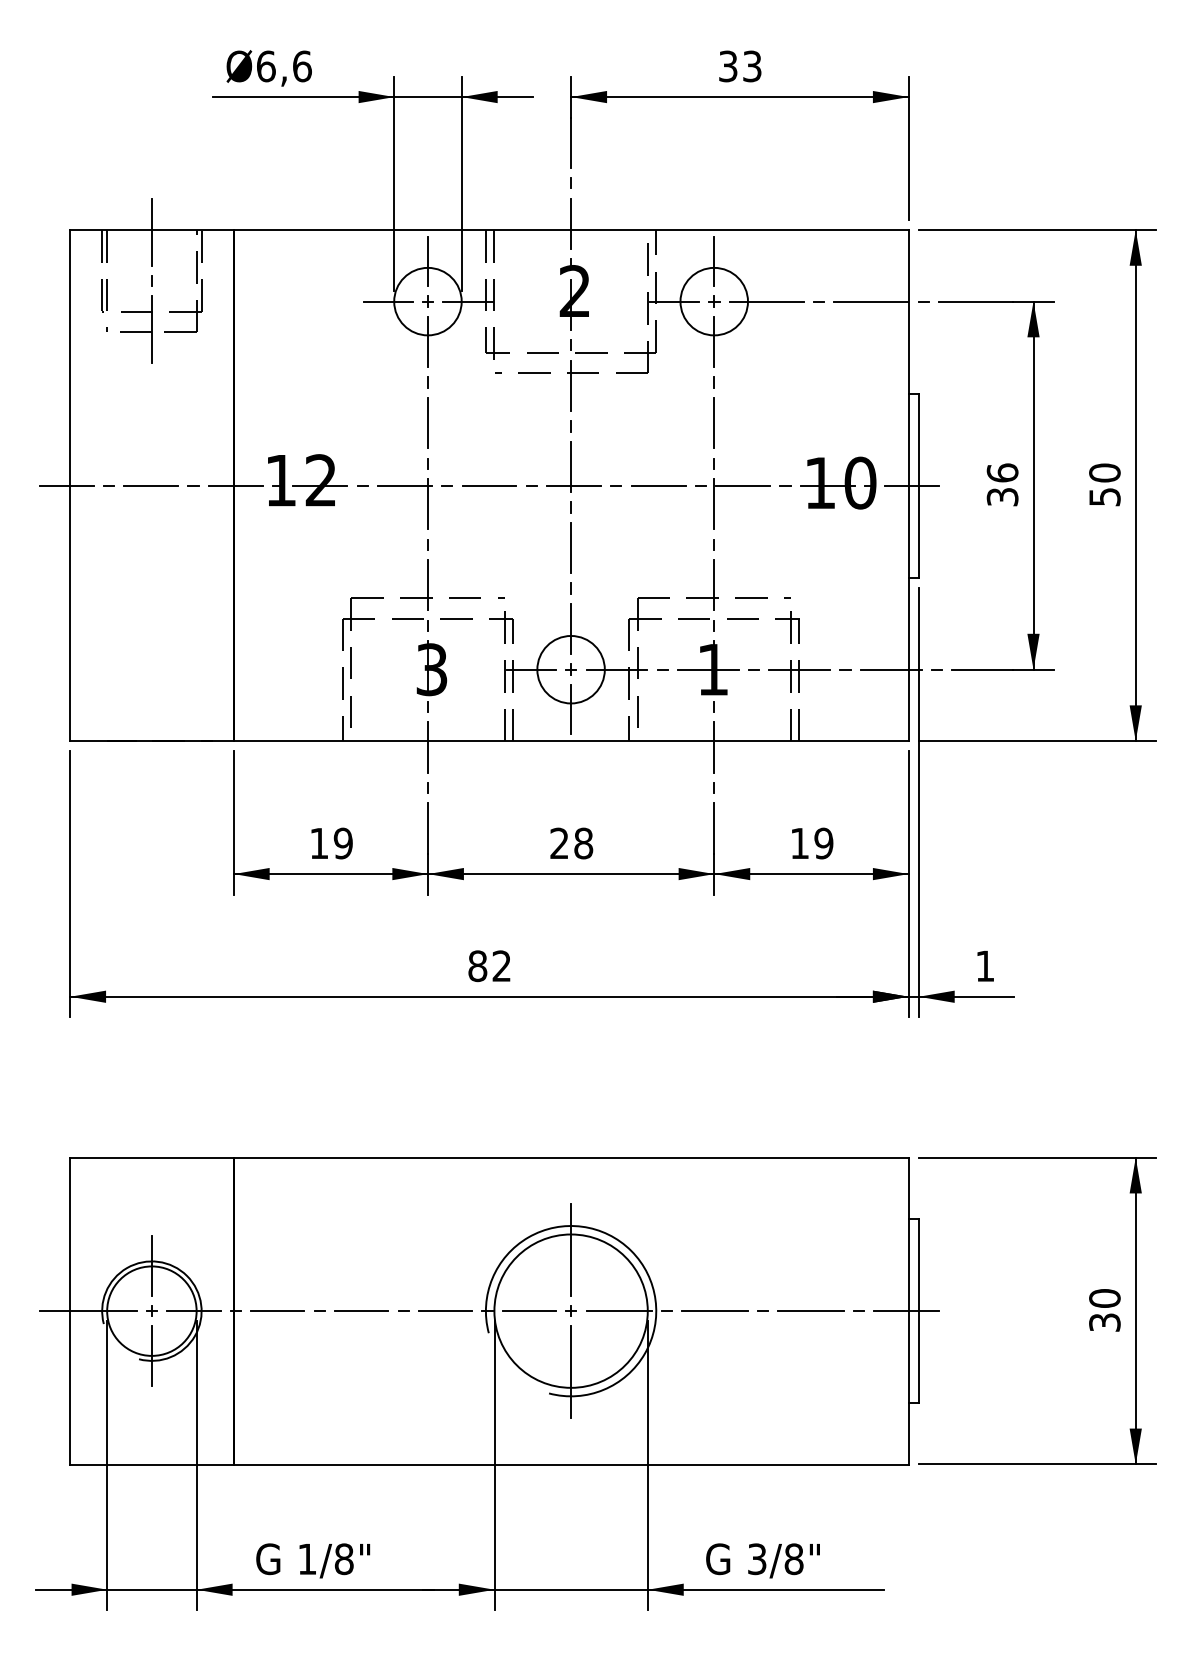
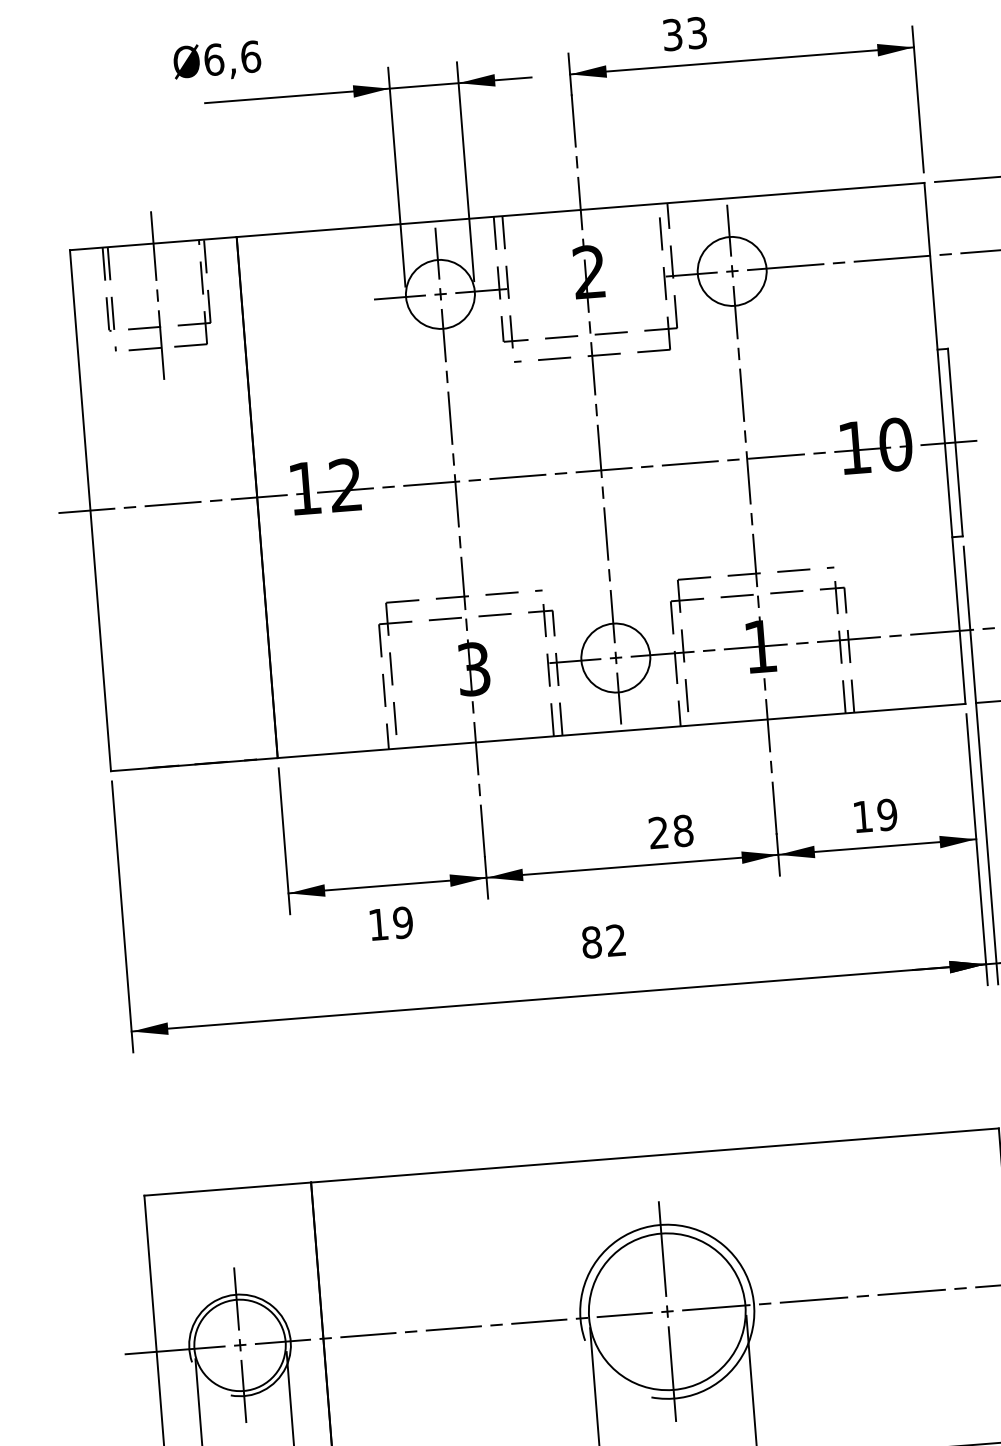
text: (740, 66) -> (685, 34), moved
text: (268, 68) -> (216, 61), moved
text: (331, 843) -> (391, 923), moved
text: (571, 843) -> (670, 831), moved
text: (489, 966) -> (603, 941), moved

